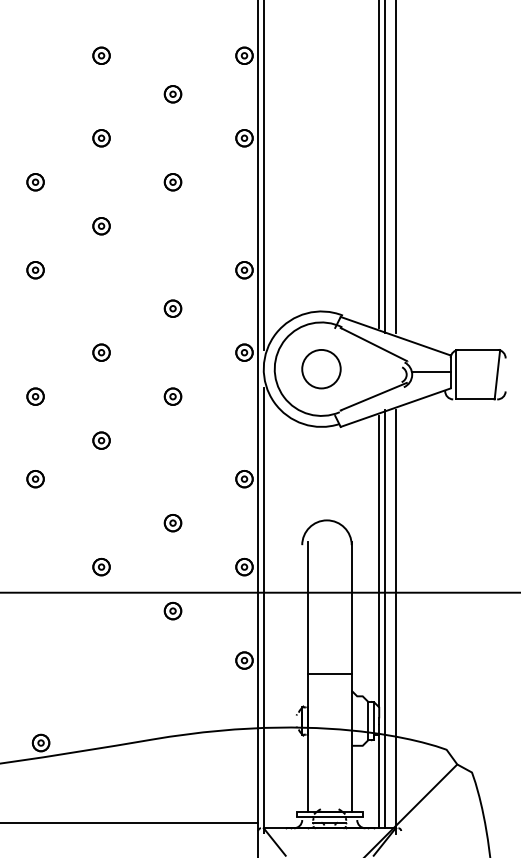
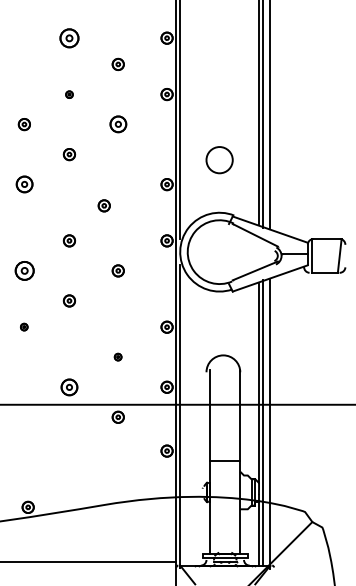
part: (101, 54) -> (69, 37), size x1.6
part: (101, 138) -> (69, 94), size x0.6
part: (171, 182) -> (117, 124), size x1.4
part: (34, 270) -> (23, 184), size x1.4
part: (171, 308) -> (103, 205), moved
part: (321, 369) -> (219, 160), moved
part: (34, 396) -> (23, 270), size x1.6
part: (34, 478) -> (23, 326), size x0.6
part: (171, 522) -> (117, 356), size x0.6
part: (101, 565) -> (69, 386), size x1.4

